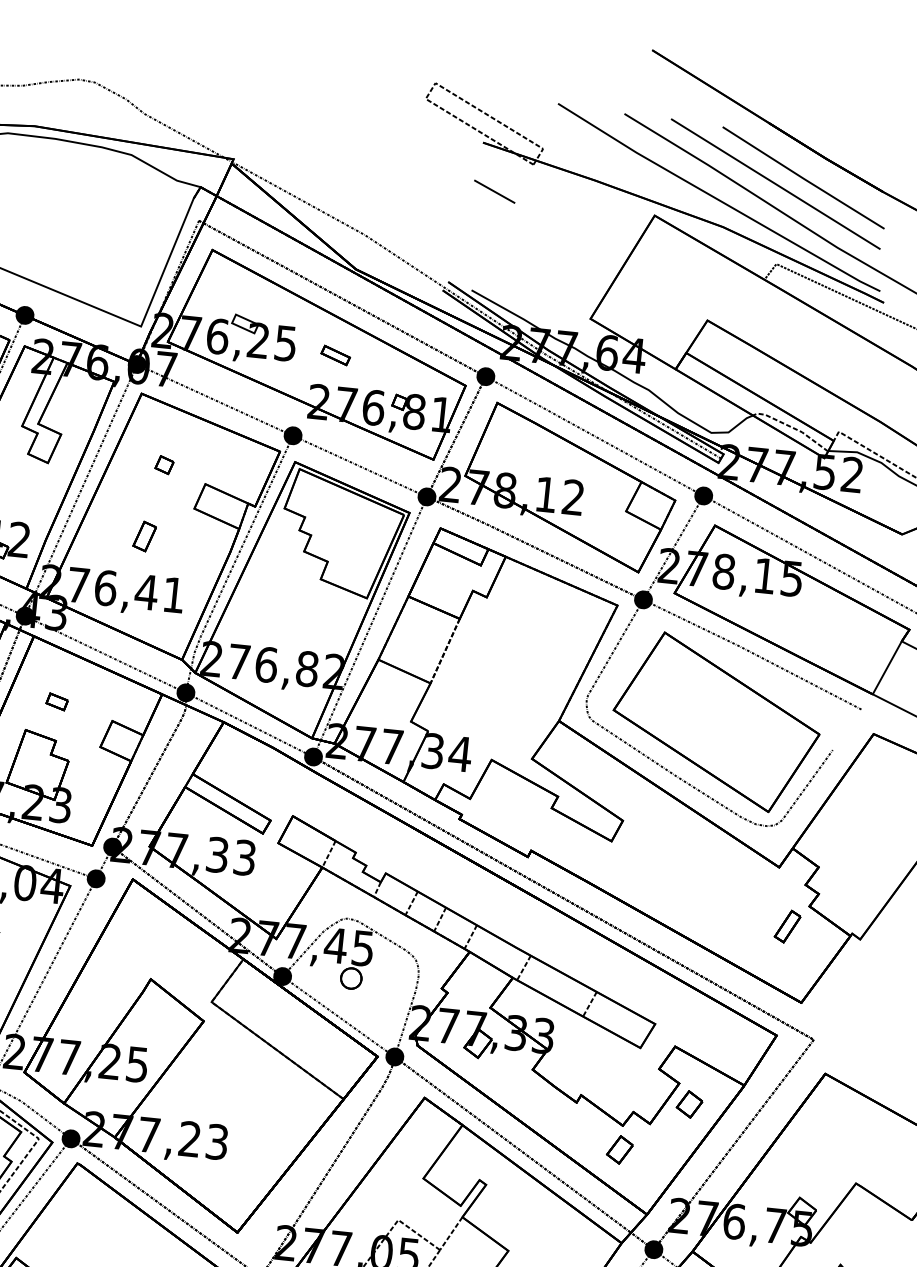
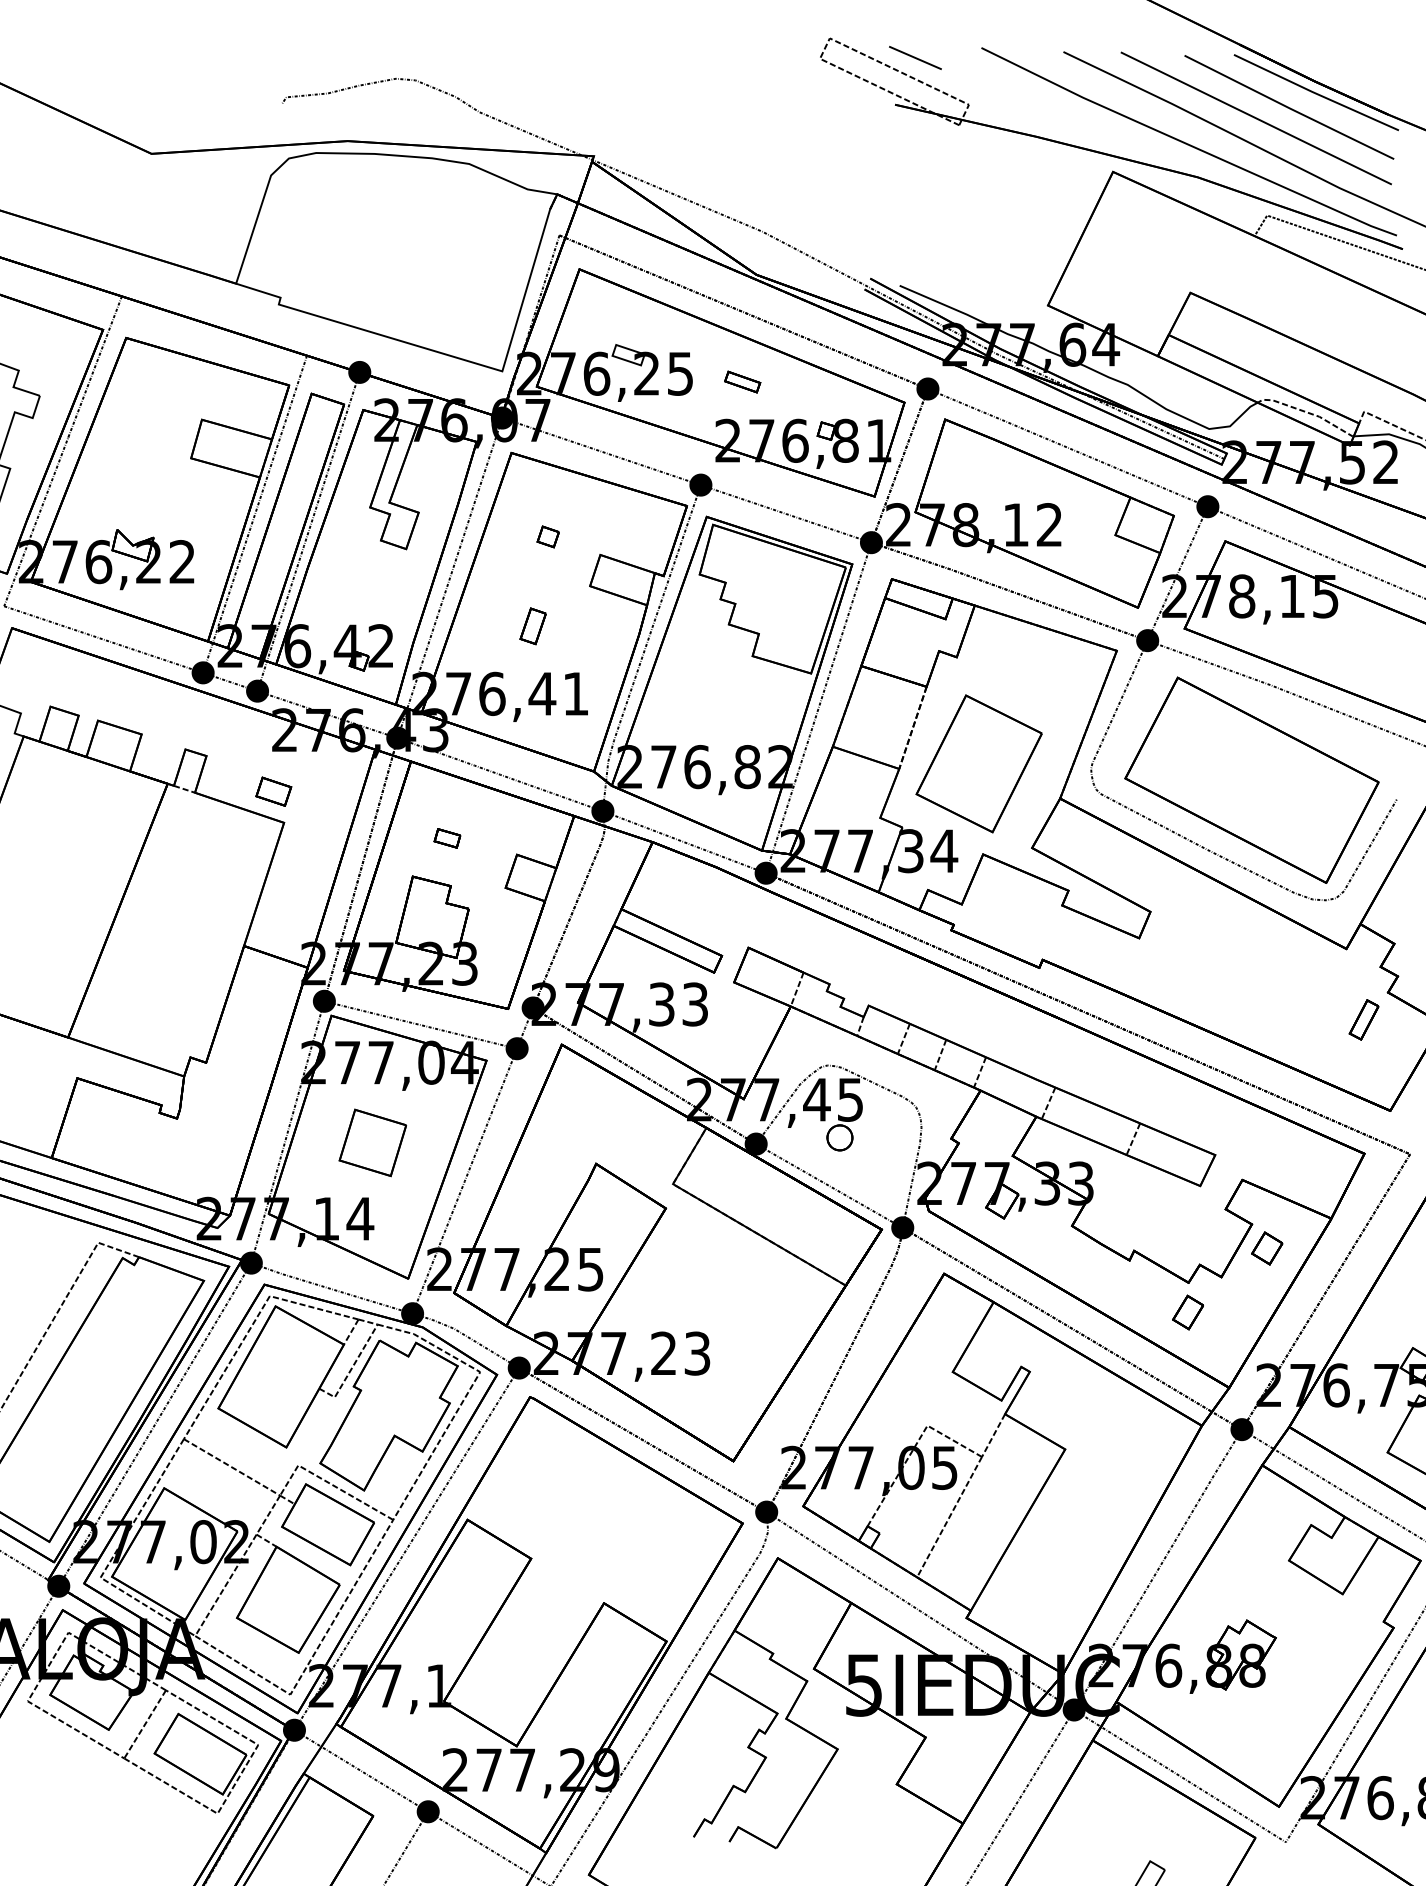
curve: (826, 168) -> (1316, 92), added
line: (494, 191) -> (915, 57), moved
part: (495, 685) -> (978, 763), added

